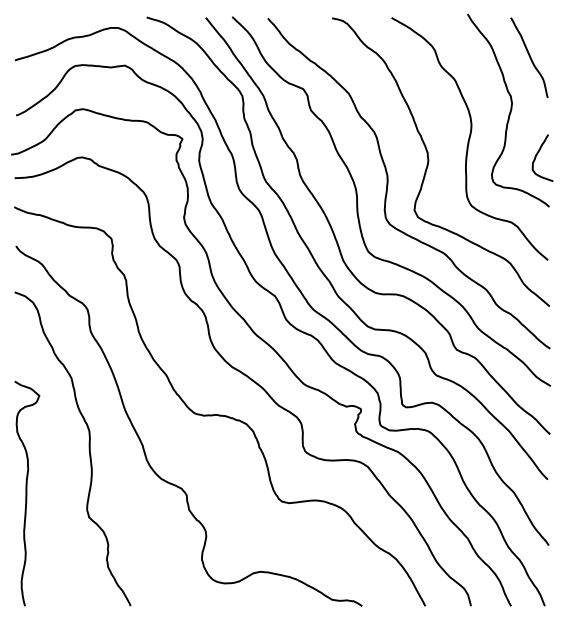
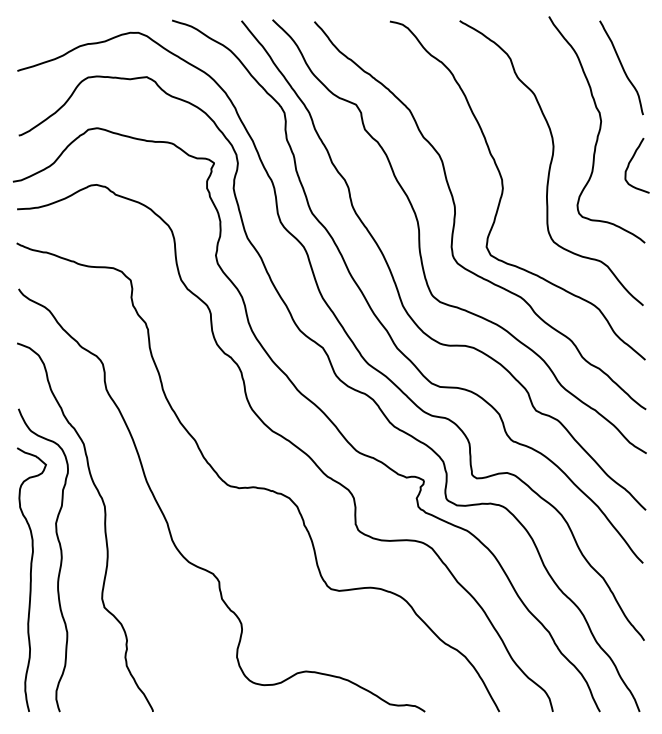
curve: (537, 155) -> (631, 162), moved
curve: (51, 477) -> (60, 560), added

